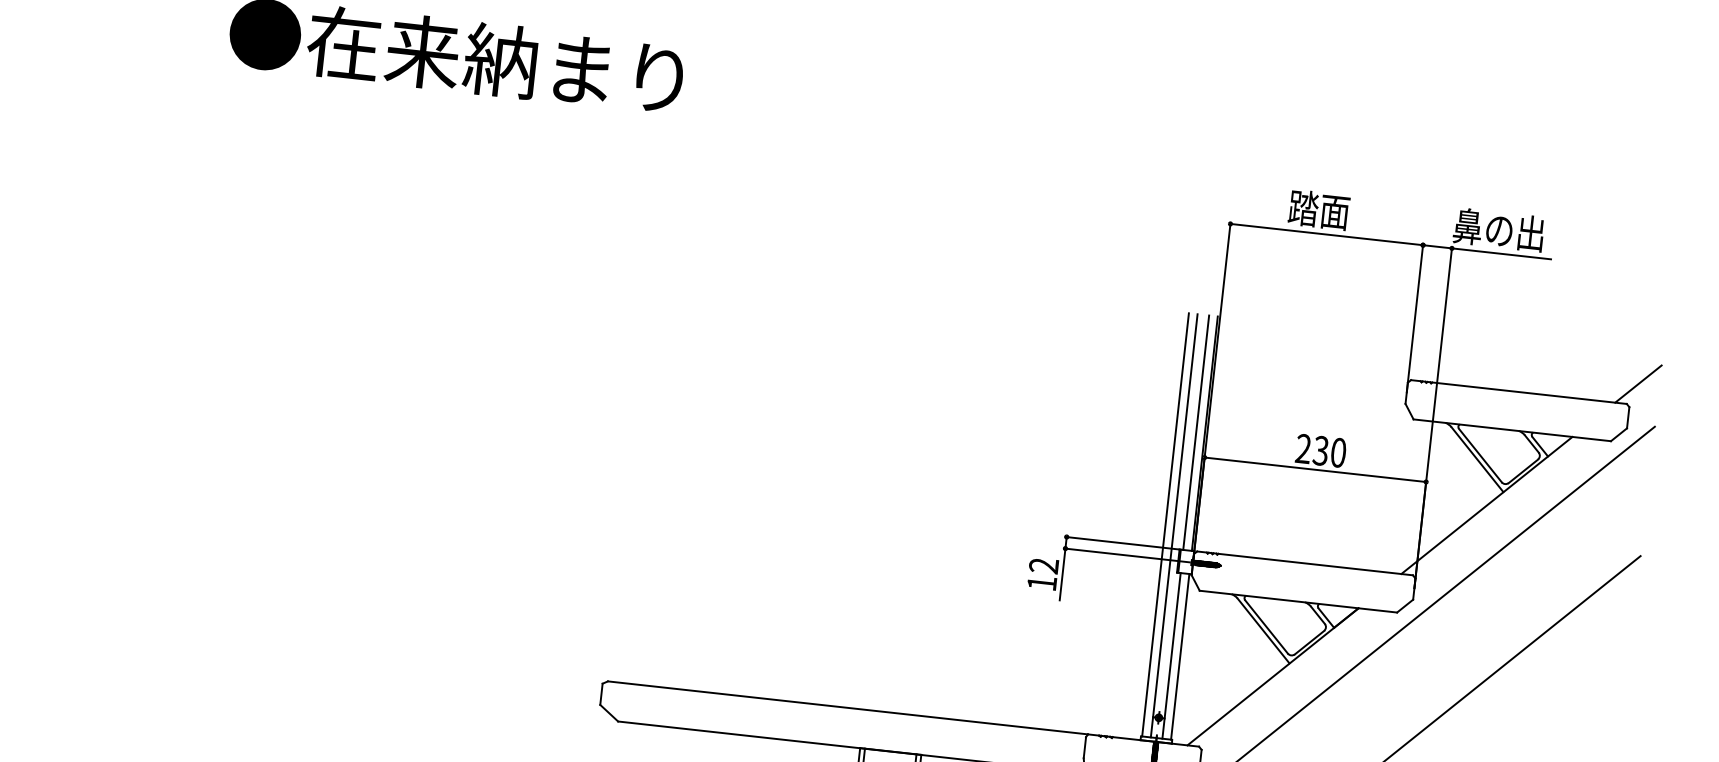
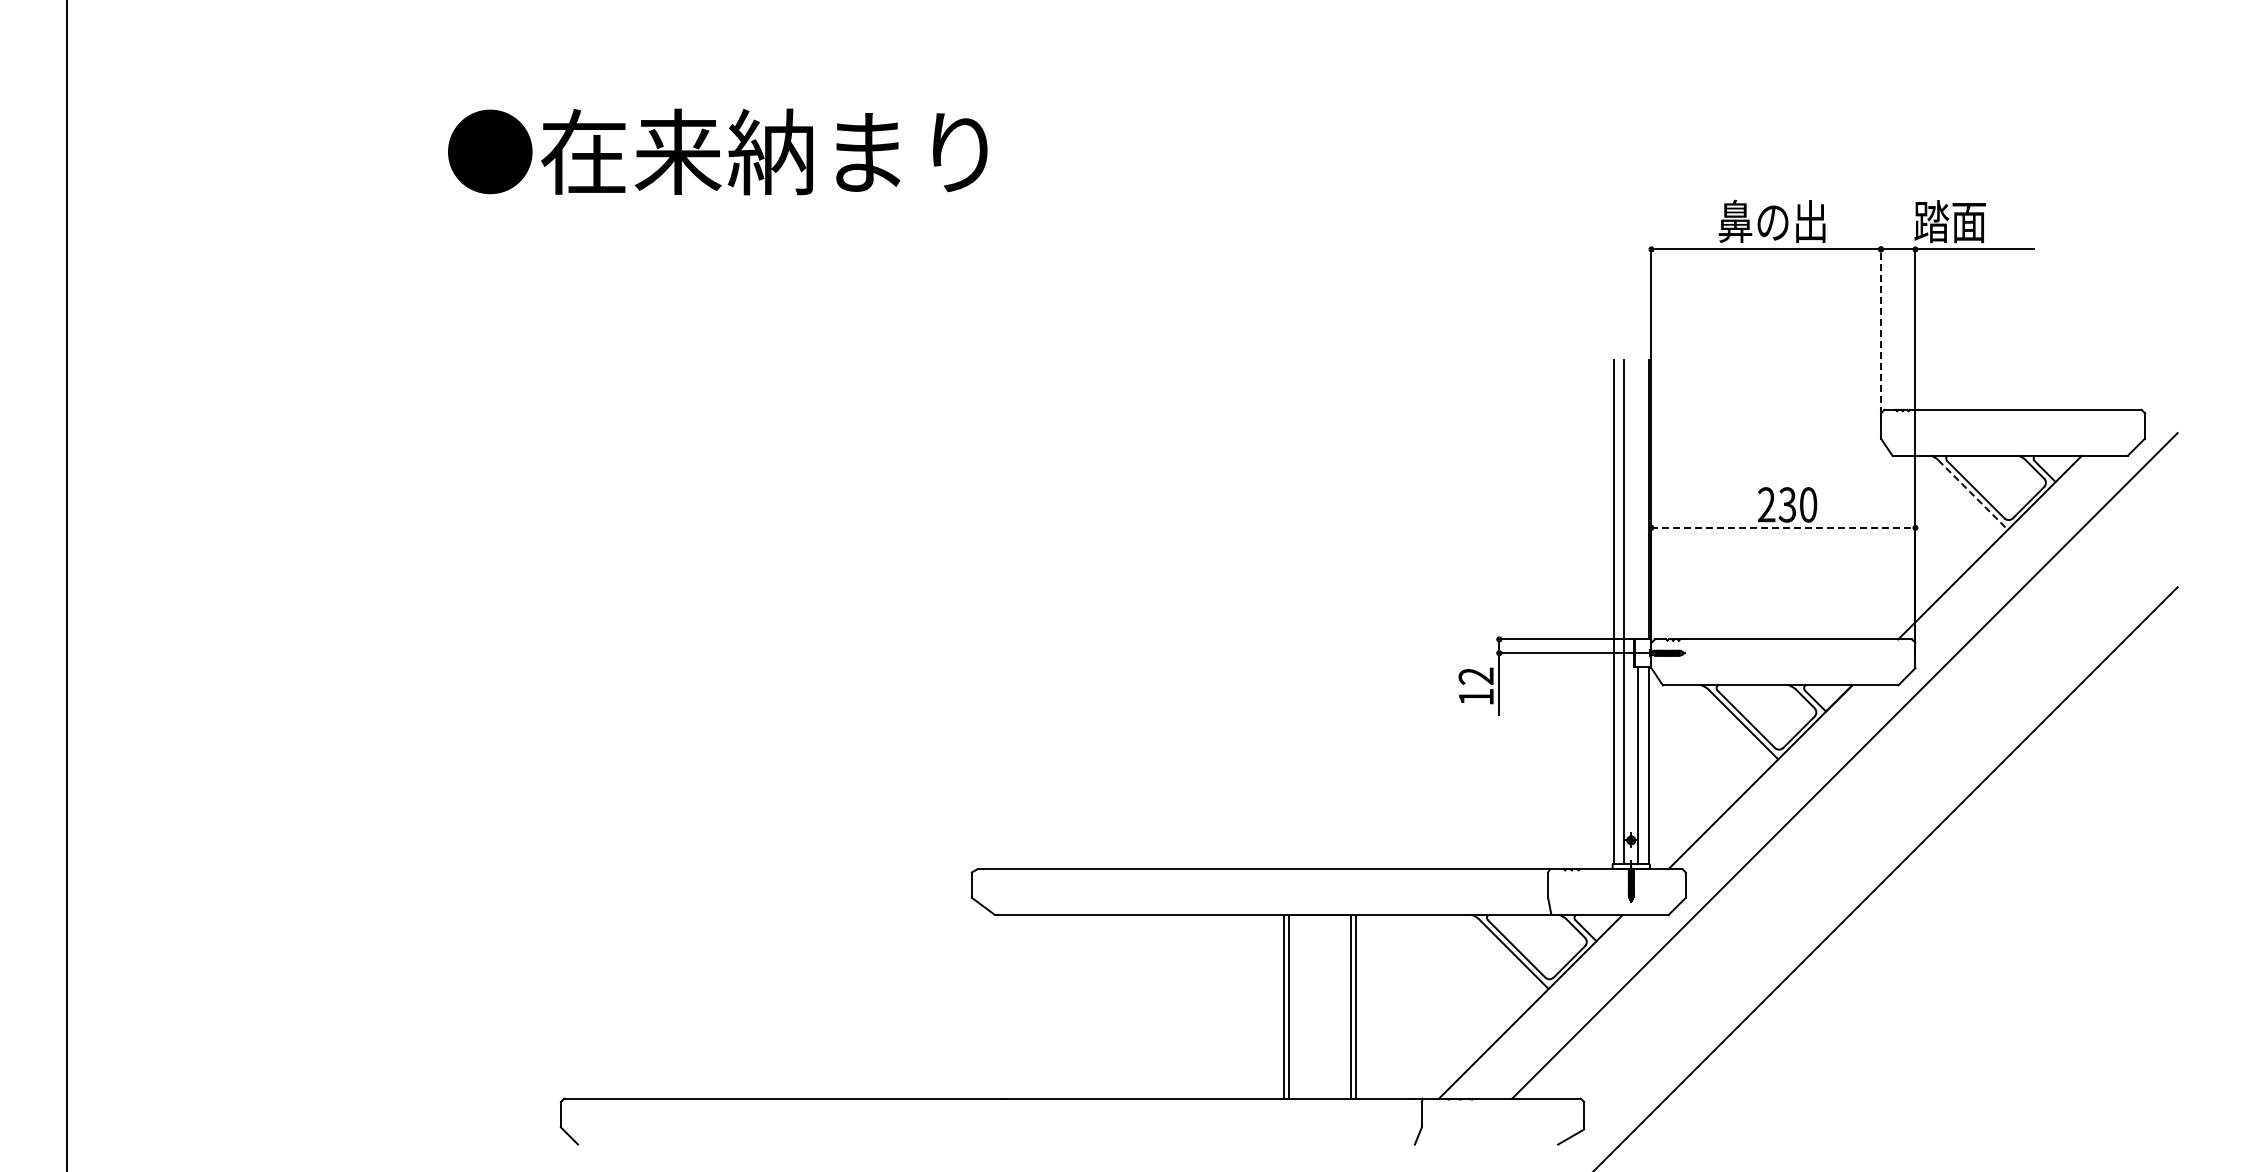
text: (1333, 210) -> (1771, 220), 踏面 -> 鼻の出
text: (1498, 229) -> (1967, 221), 鼻の出 -> 踏面
line: (1415, 318) -> (1881, 336), solid -> dashed
line: (1638, 383) -> (2152, 384), removed
line: (1196, 432) -> (1638, 499), removed
line: (1477, 460) -> (1973, 495), solid -> dashed
line: (1315, 469) -> (1783, 527), solid -> dashed

